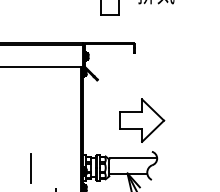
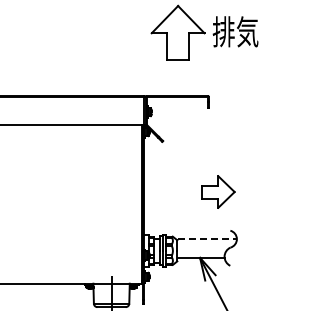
part: (142, 120) -> (218, 191), size x0.6
line: (134, 158) -> (208, 239), solid -> dashed
line: (30, 168) -> (79, 251), removed

